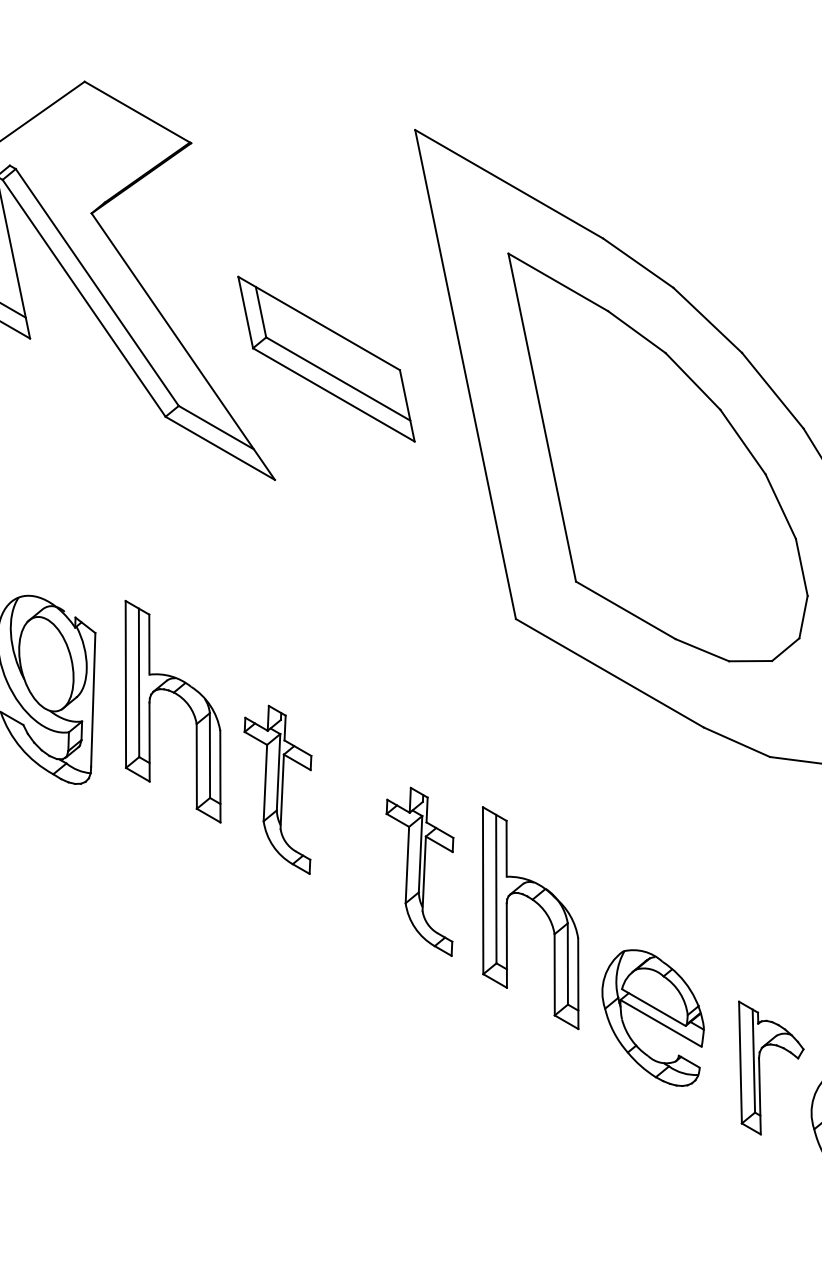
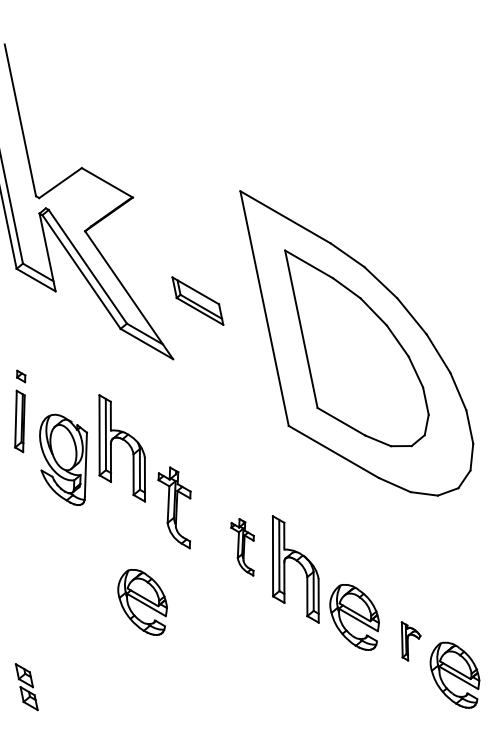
part: (325, 357) -> (197, 300), size x0.6
part: (181, 701) -> (126, 443), moved
part: (419, 872) -> (242, 547), size x0.7
part: (211, 987) -> (142, 602), added
part: (769, 1068) -> (410, 641), size x0.6

